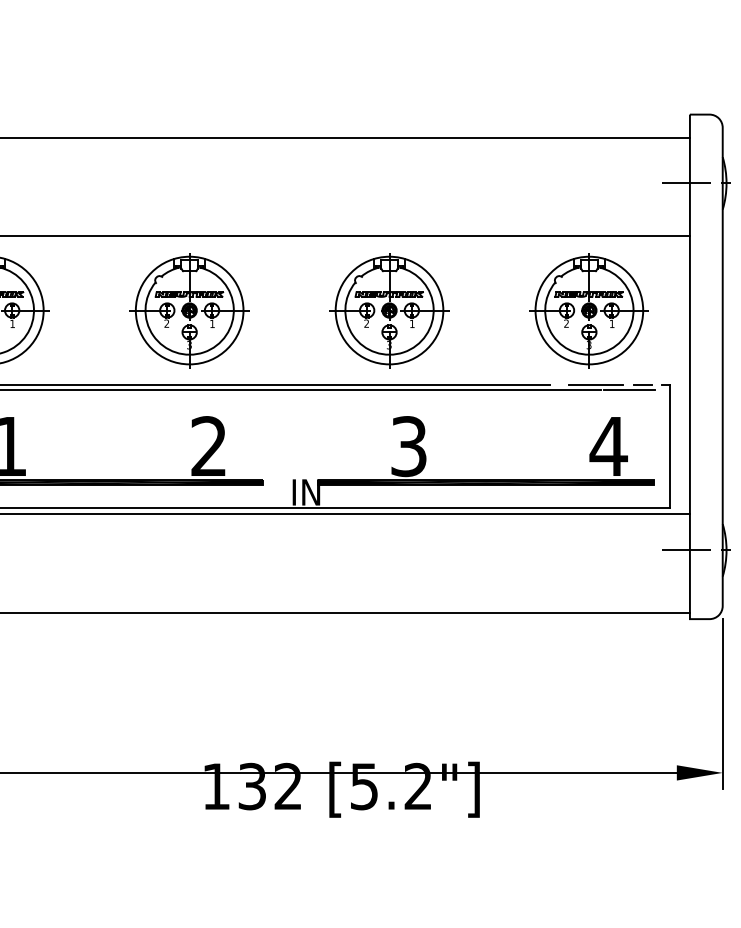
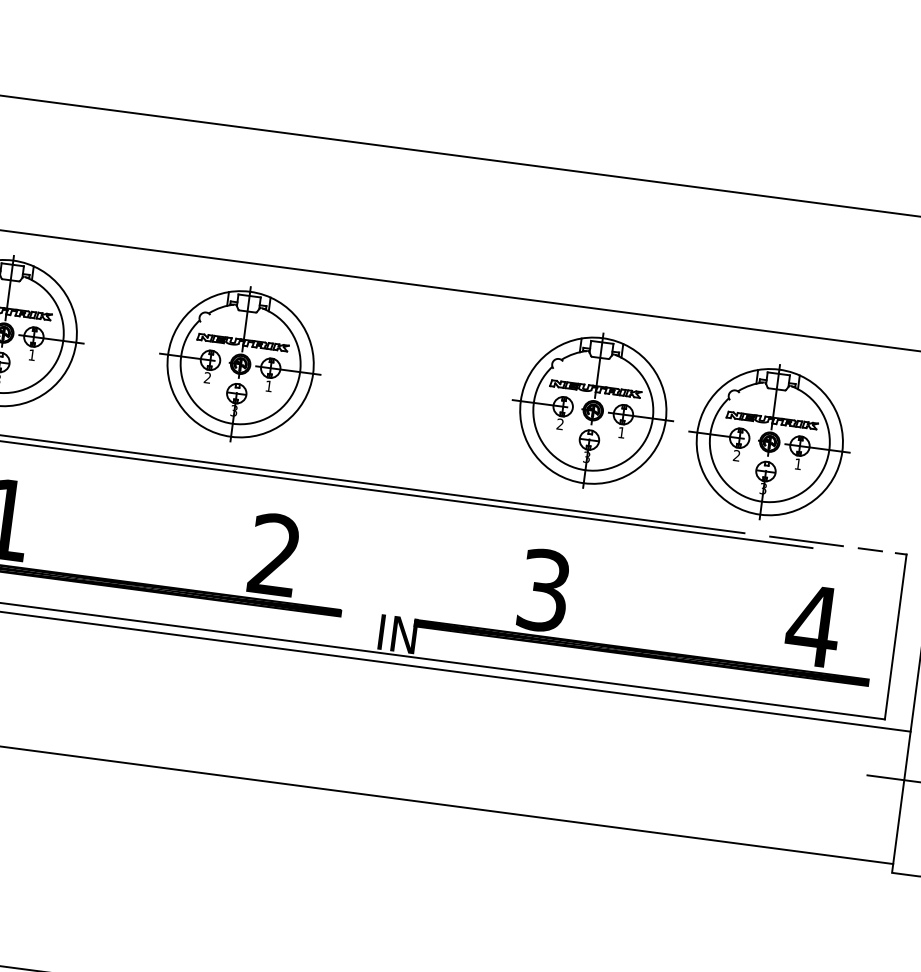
part: (189, 310) -> (240, 364), moved
part: (389, 310) -> (593, 410), moved
part: (588, 310) -> (768, 441), moved
line: (628, 389) -> (850, 552), removed

